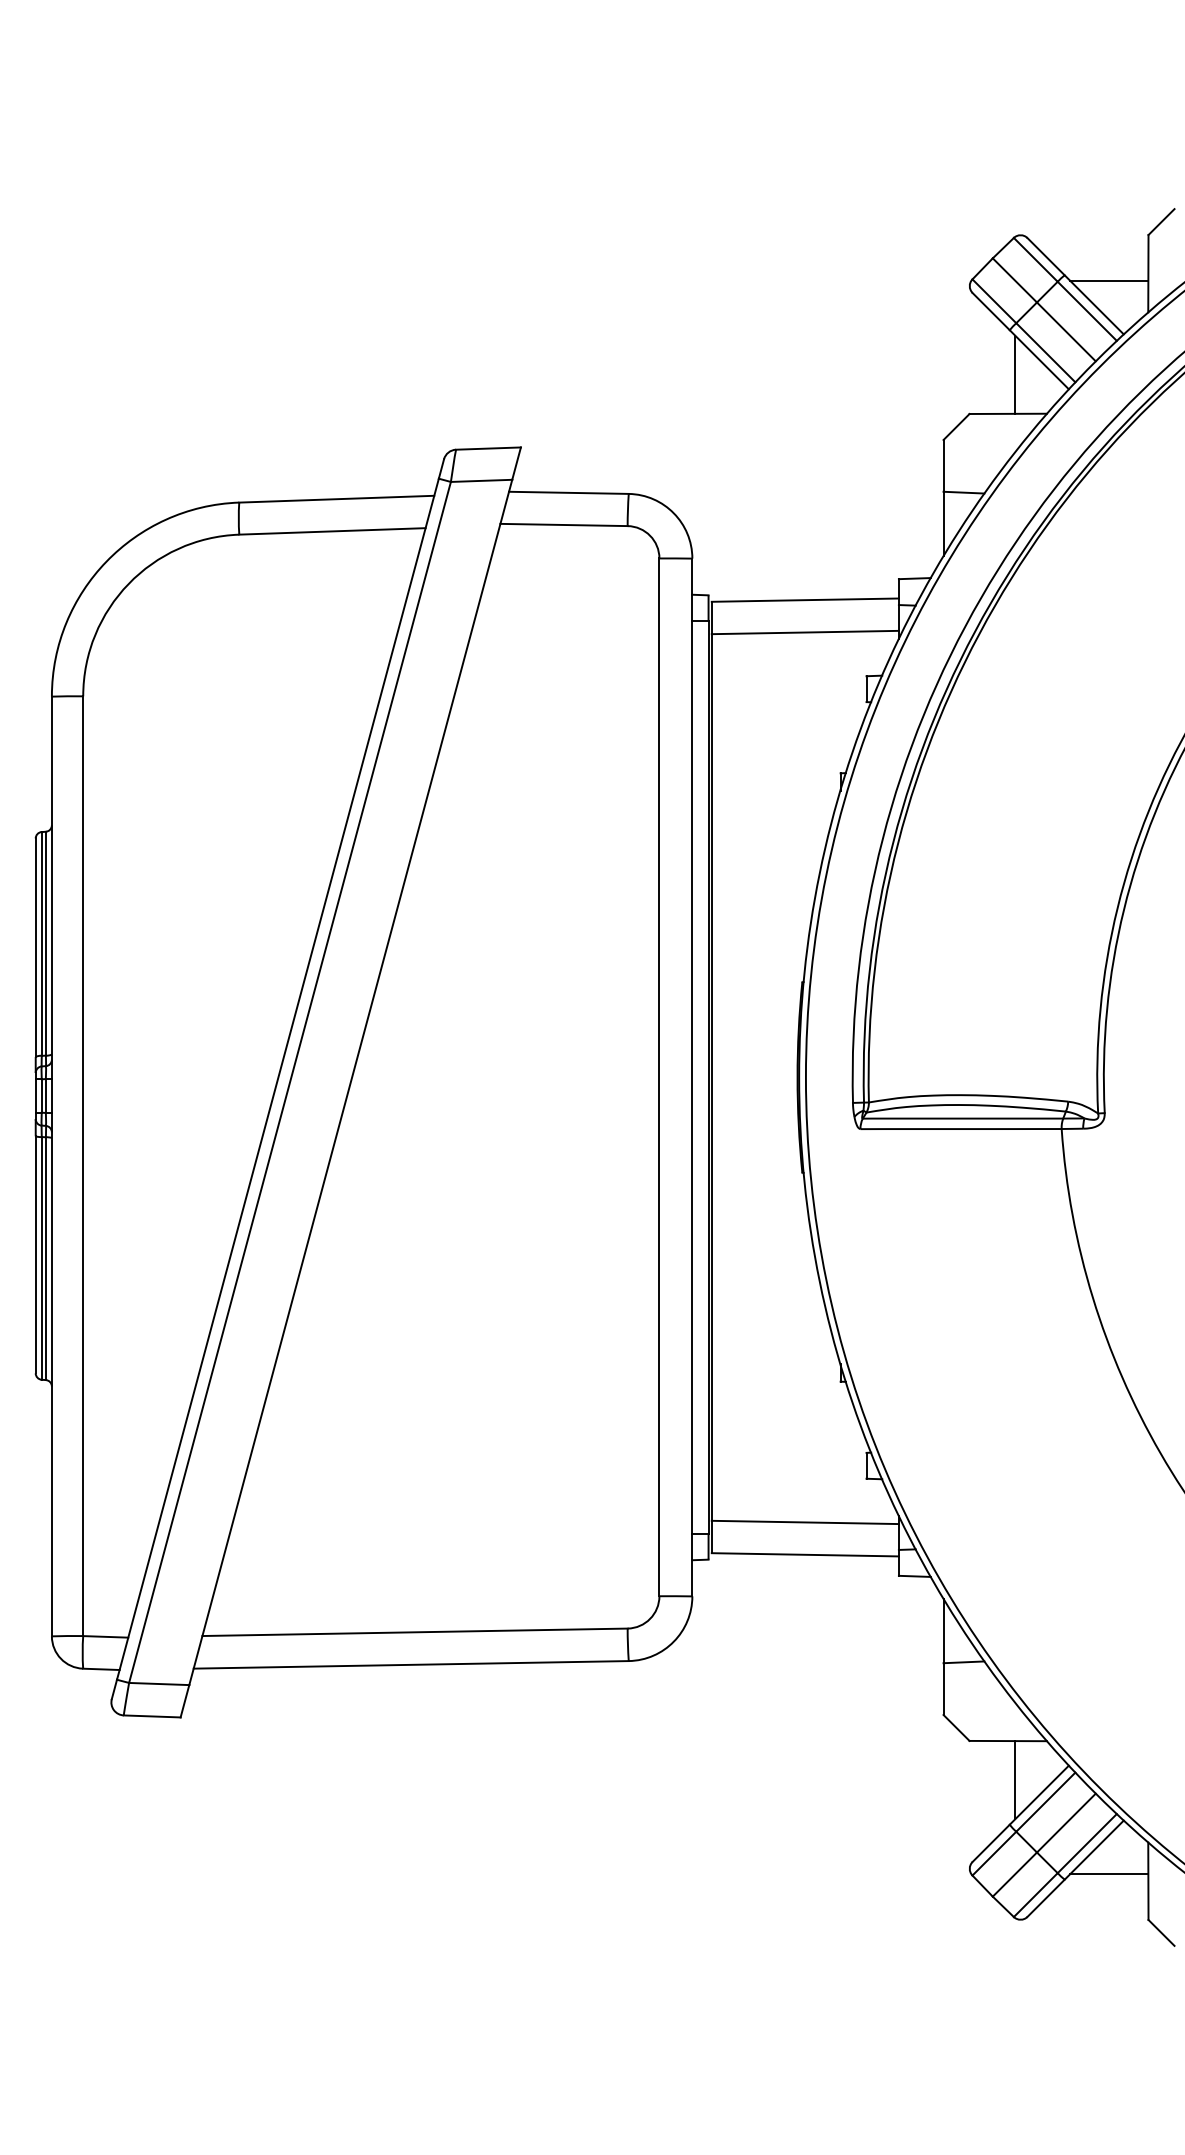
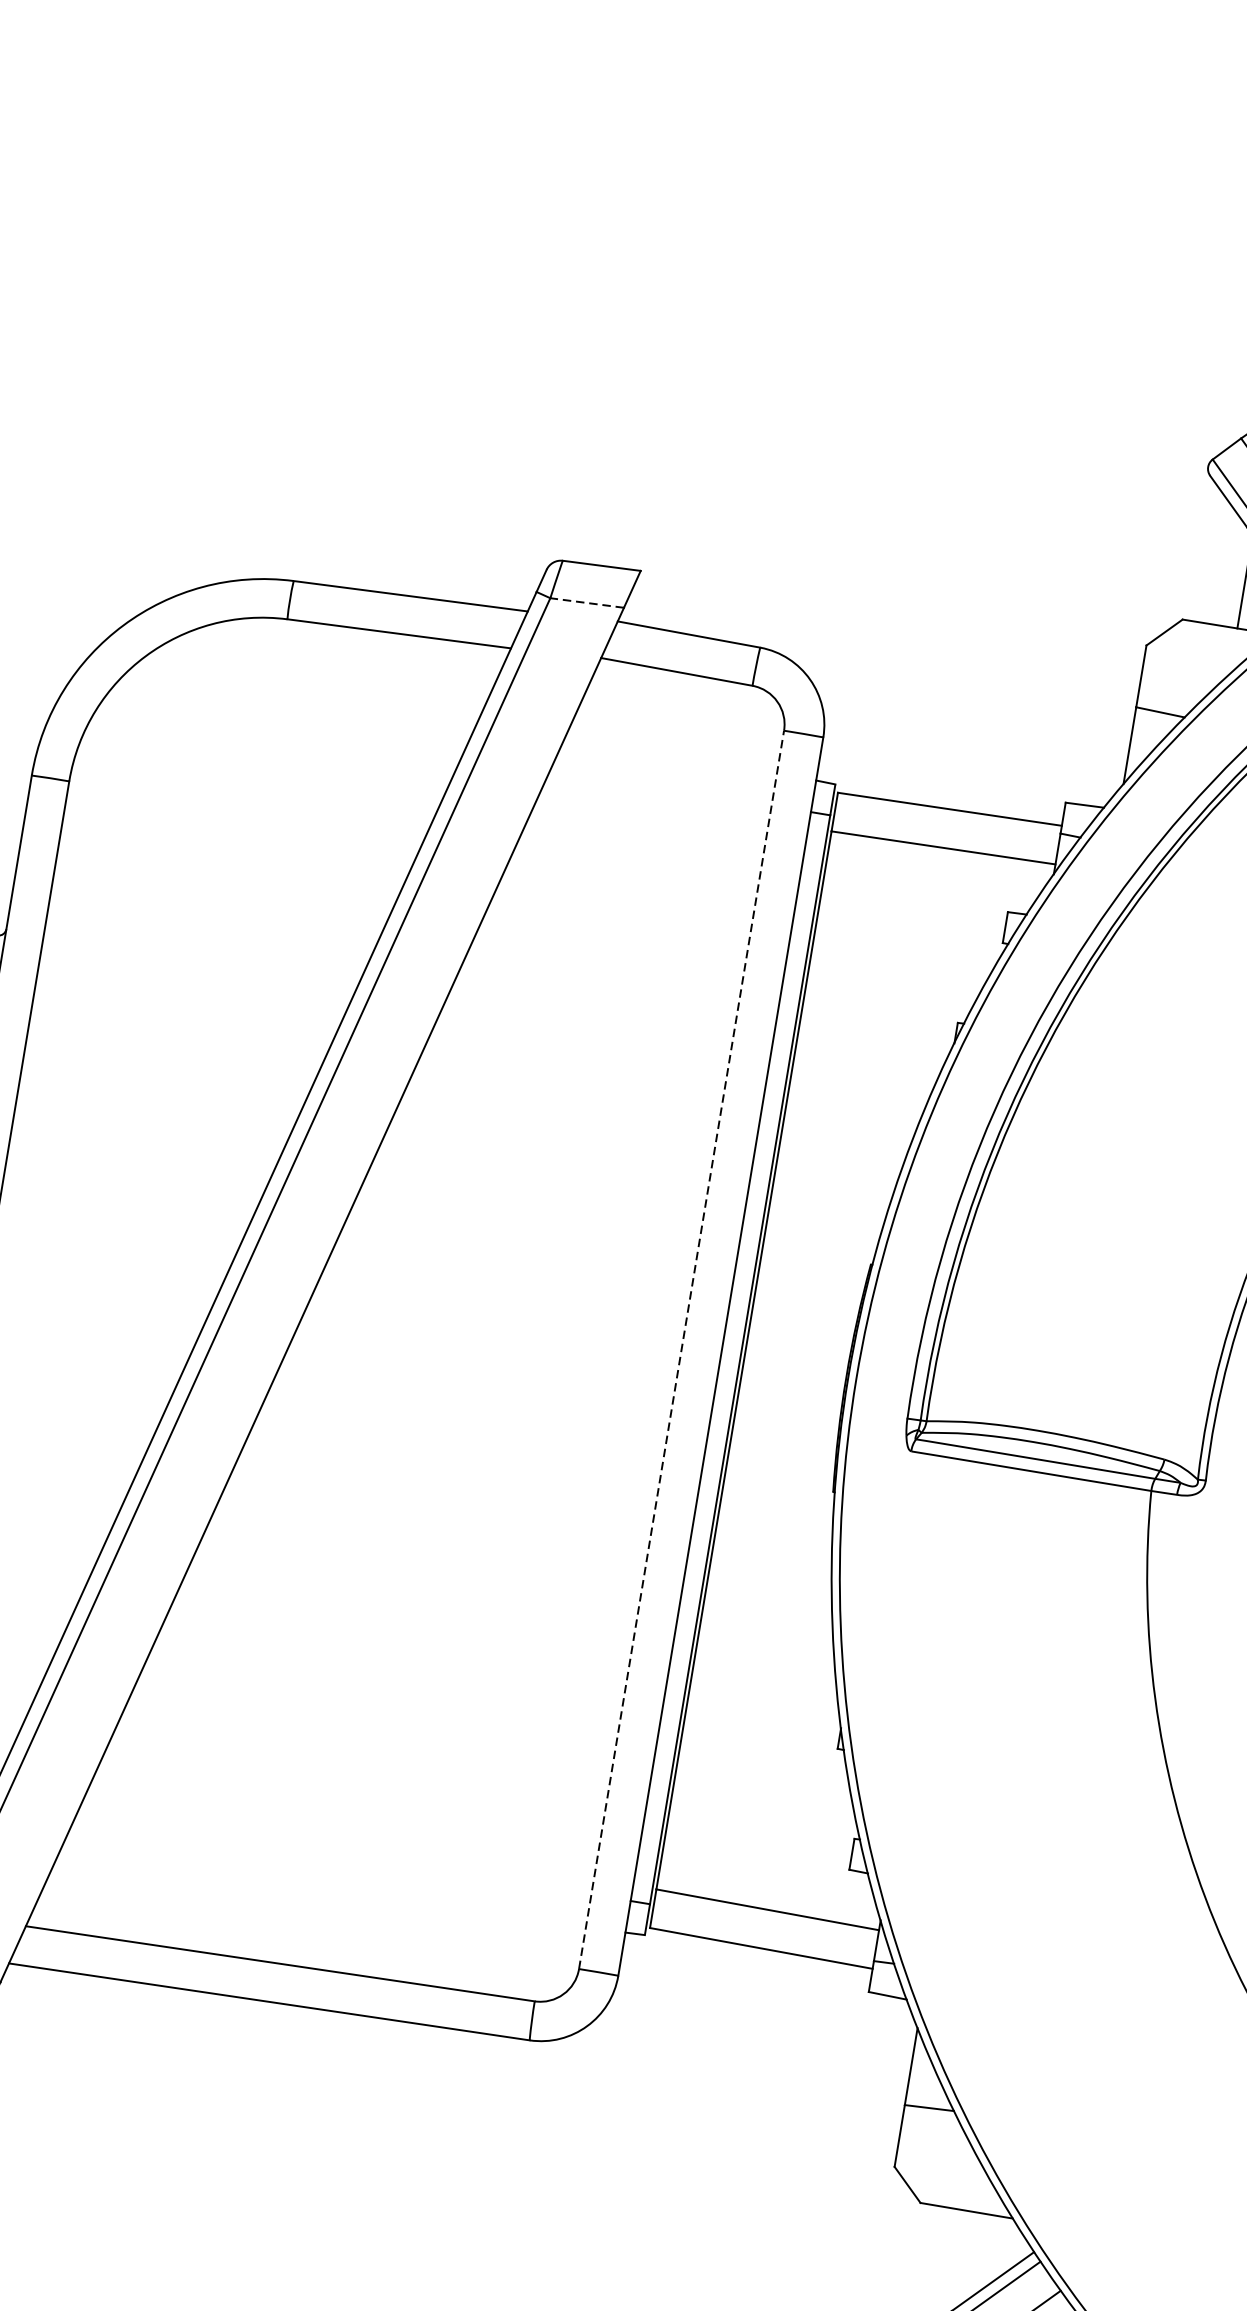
line: (481, 480) -> (587, 602), solid -> dashed
line: (659, 1077) -> (681, 1350), solid -> dashed
line: (1015, 1780) -> (967, 2259), removed

